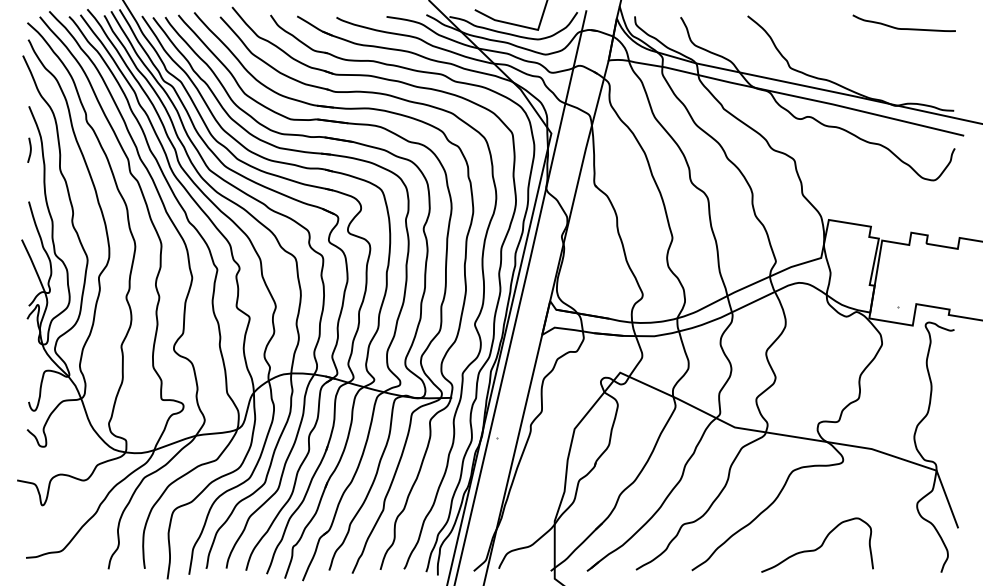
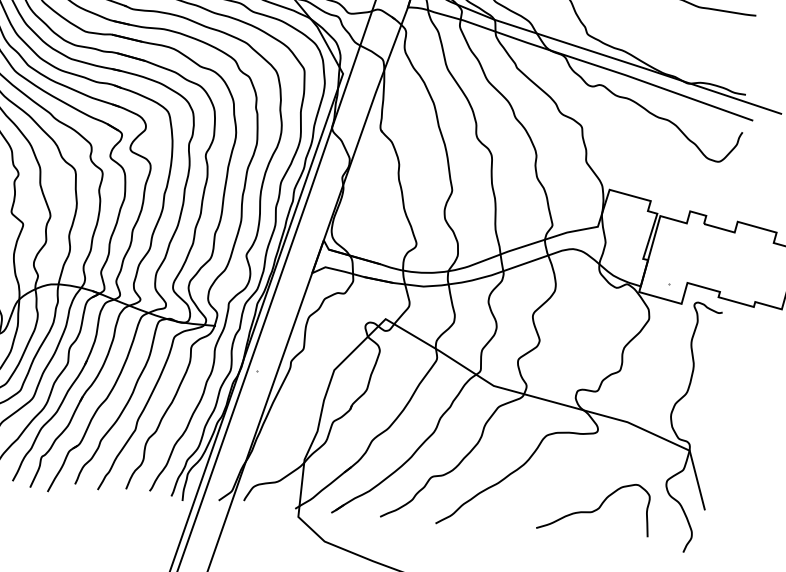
curve: (819, 546) -> (596, 508), moved

